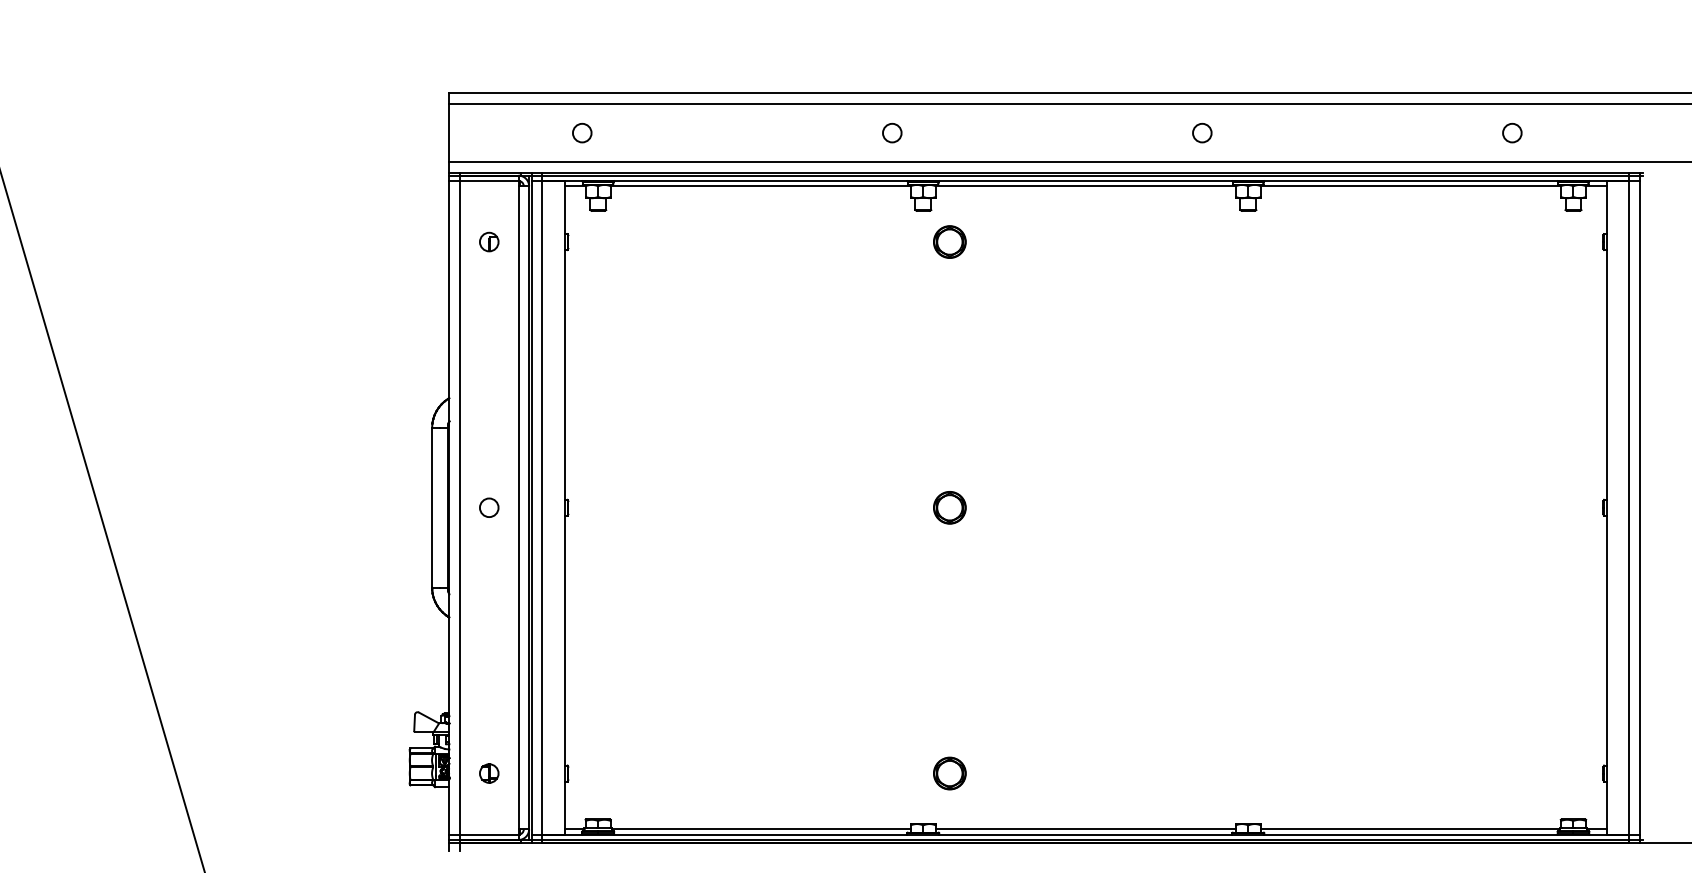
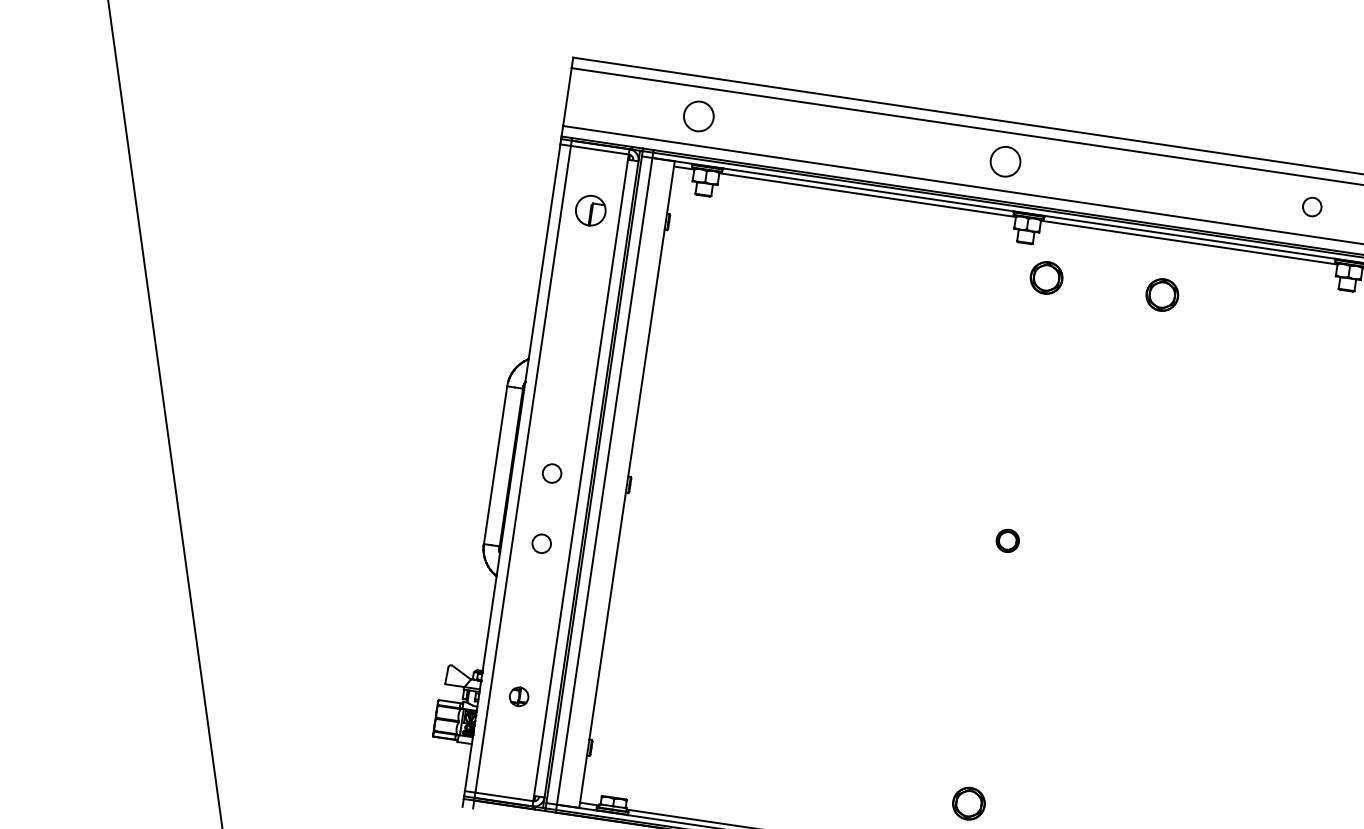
circle: (581, 132) -> (698, 115), size x1.6
circle: (892, 132) -> (1005, 161), size x1.6
part: (489, 241) -> (591, 210), size x1.6
part: (1066, 241) -> (1162, 294), added
part: (949, 507) -> (1007, 540), size x0.7
circle: (489, 578) -> (542, 543), added
part: (489, 773) -> (519, 696), moved

